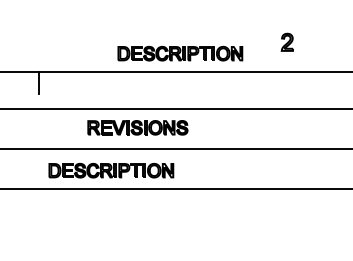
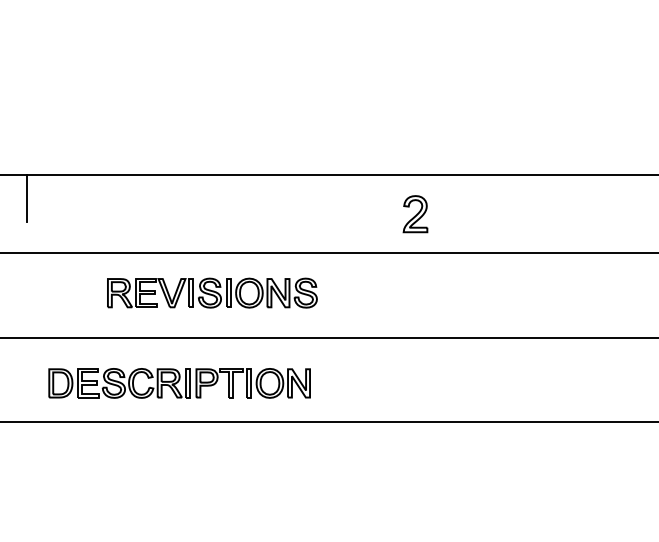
part: (286, 41) -> (413, 212), moved
part: (180, 53) -> (325, 136), removed
part: (137, 127) -> (211, 292), moved

